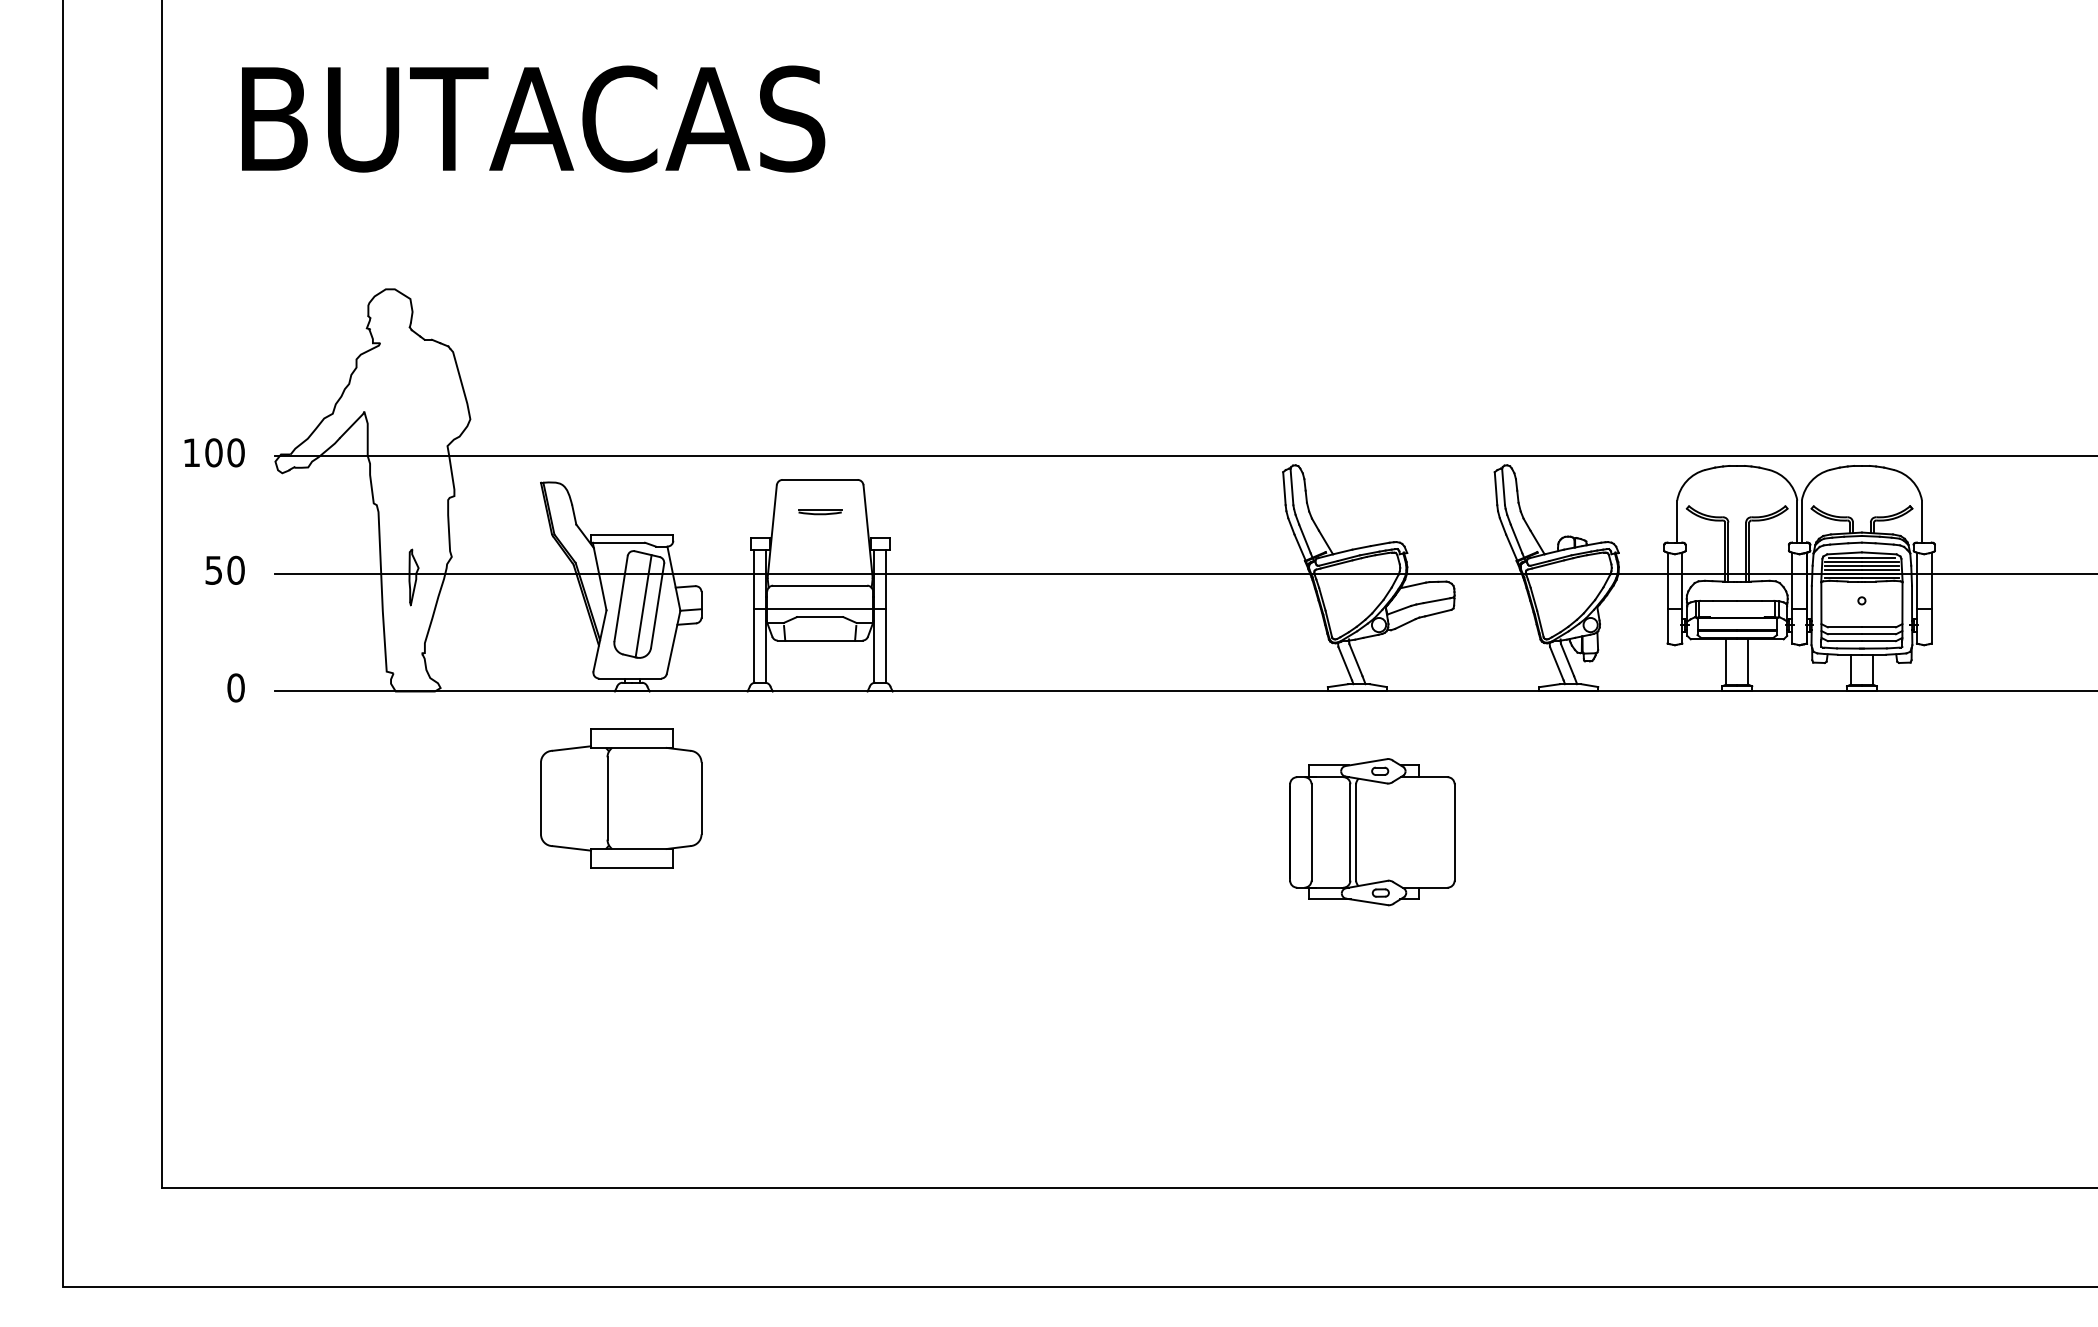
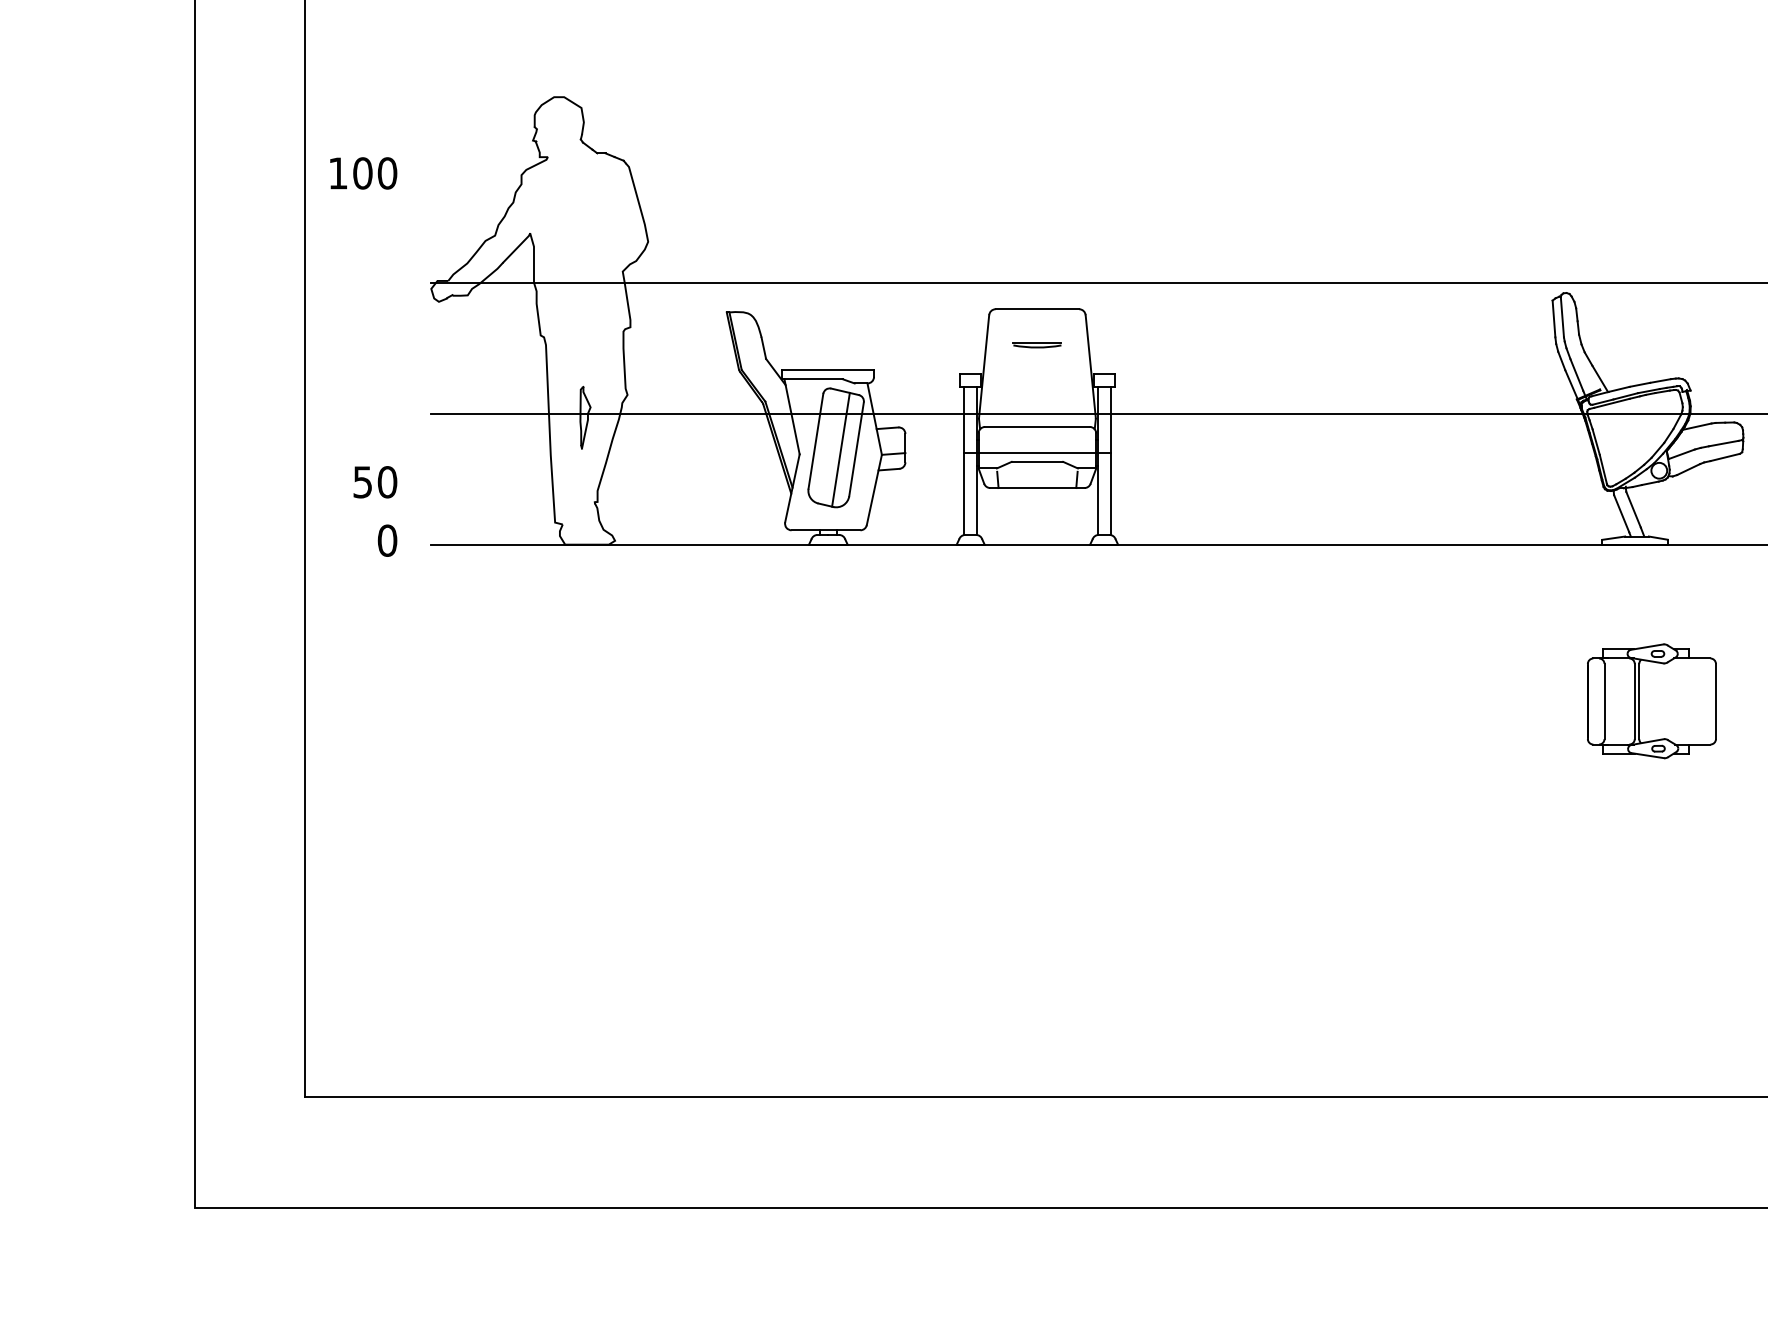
text: (214, 452) -> (363, 173), moved
text: (224, 569) -> (374, 481), moved
part: (621, 798) -> (816, 663), removed
part: (1372, 832) -> (1651, 701), size x0.7

